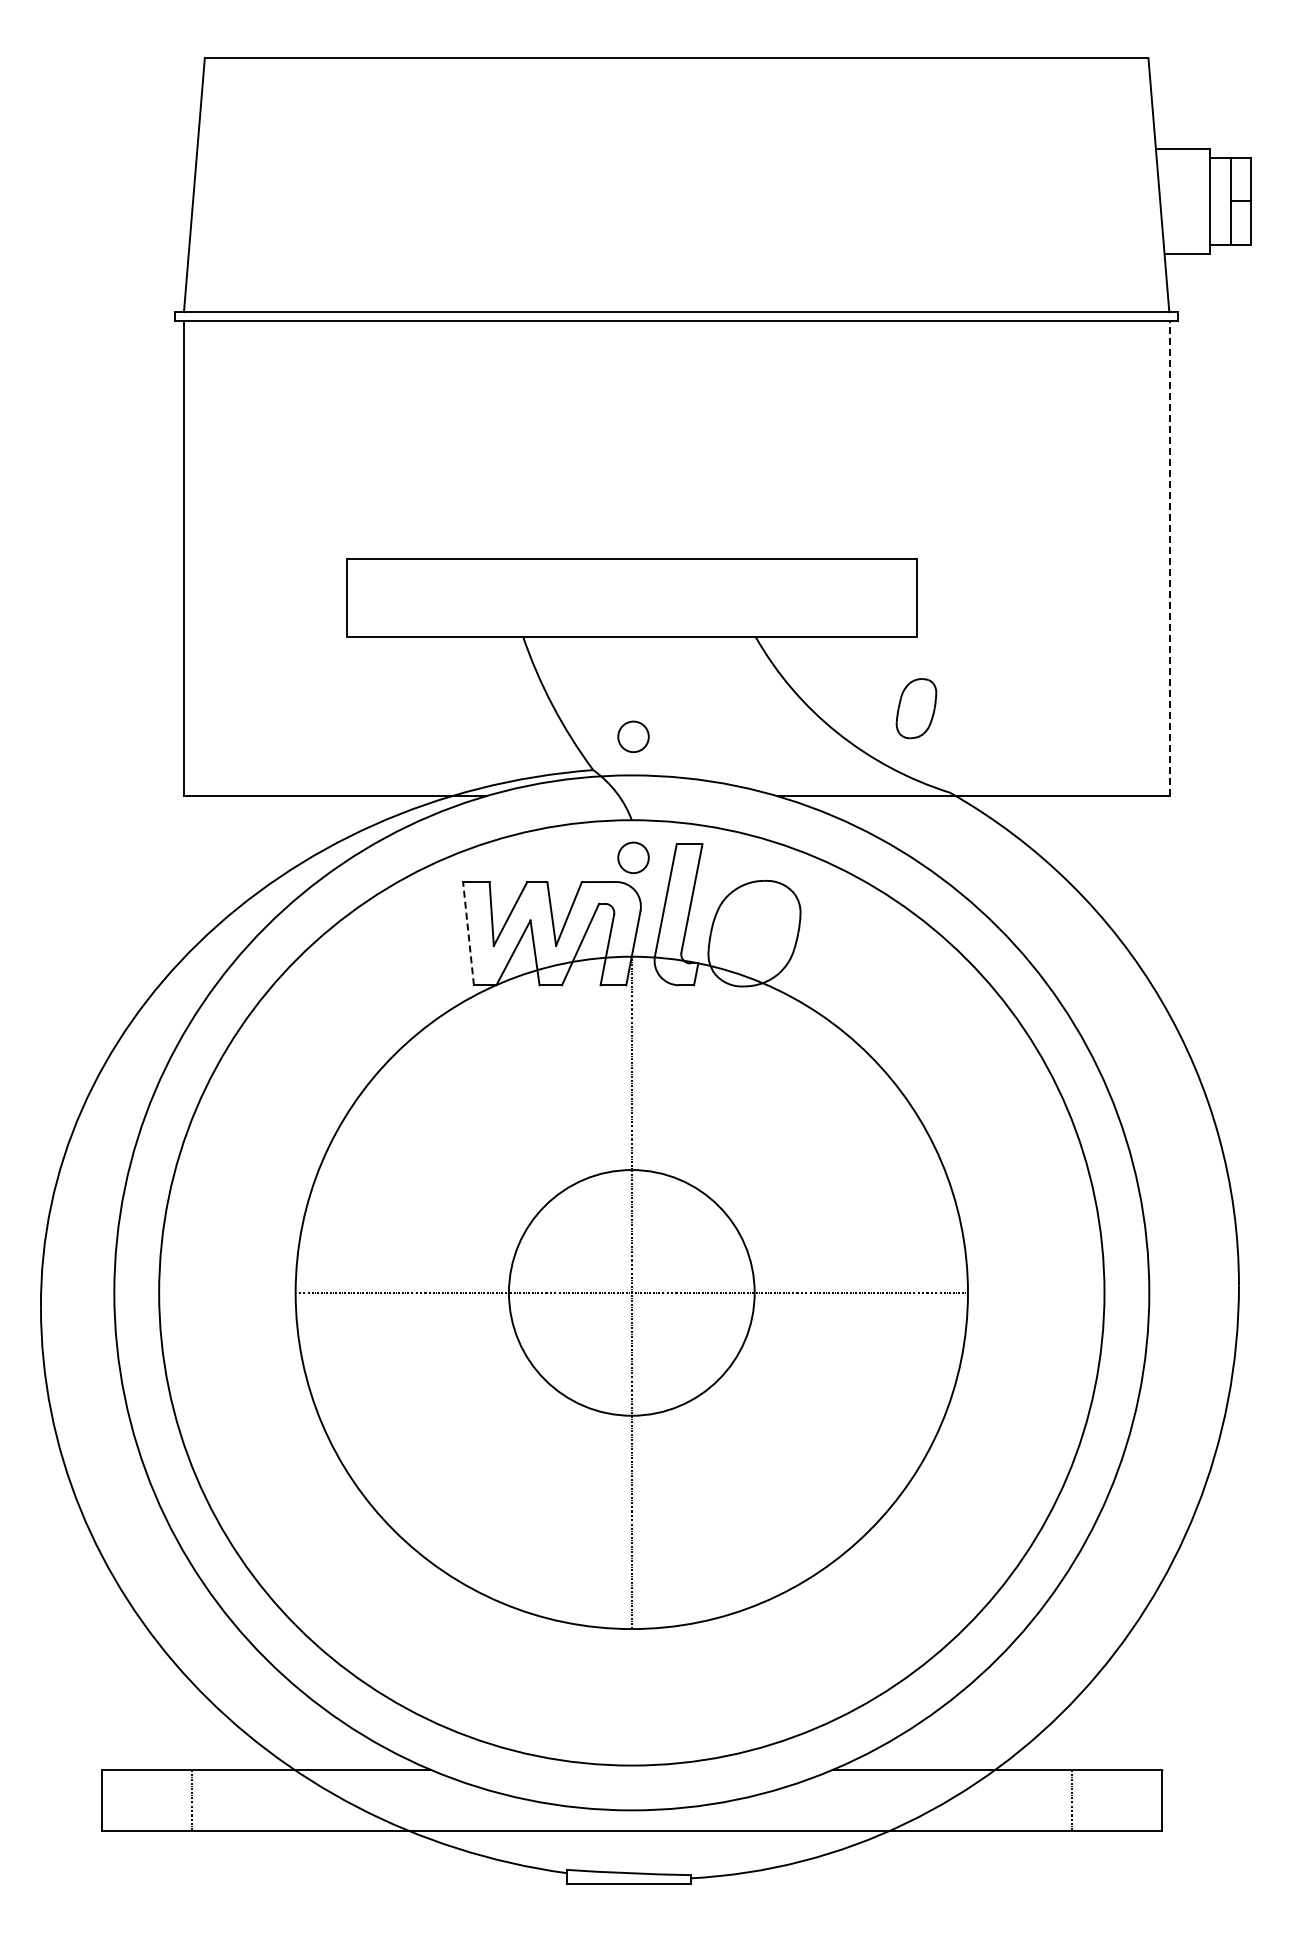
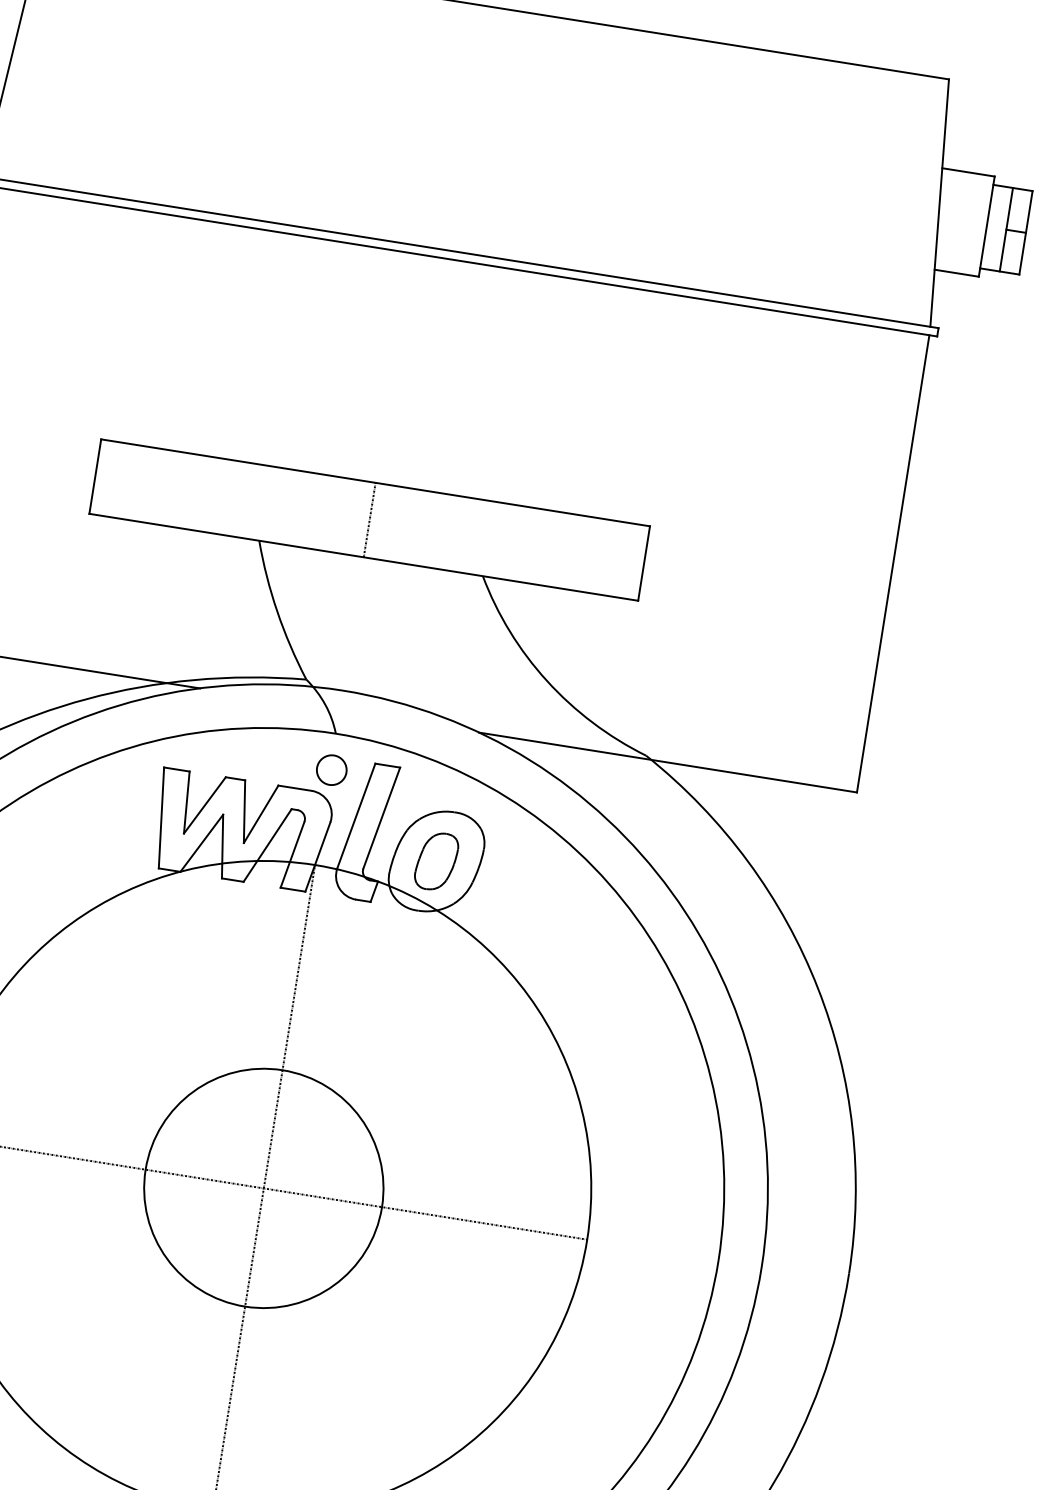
line: (1169, 558) -> (892, 563), dashed -> solid
line: (631, 597) -> (369, 519), added
part: (916, 708) -> (436, 861), moved
circle: (633, 736) -> (350, 653), removed
line: (468, 933) -> (161, 817), dashed -> solid

